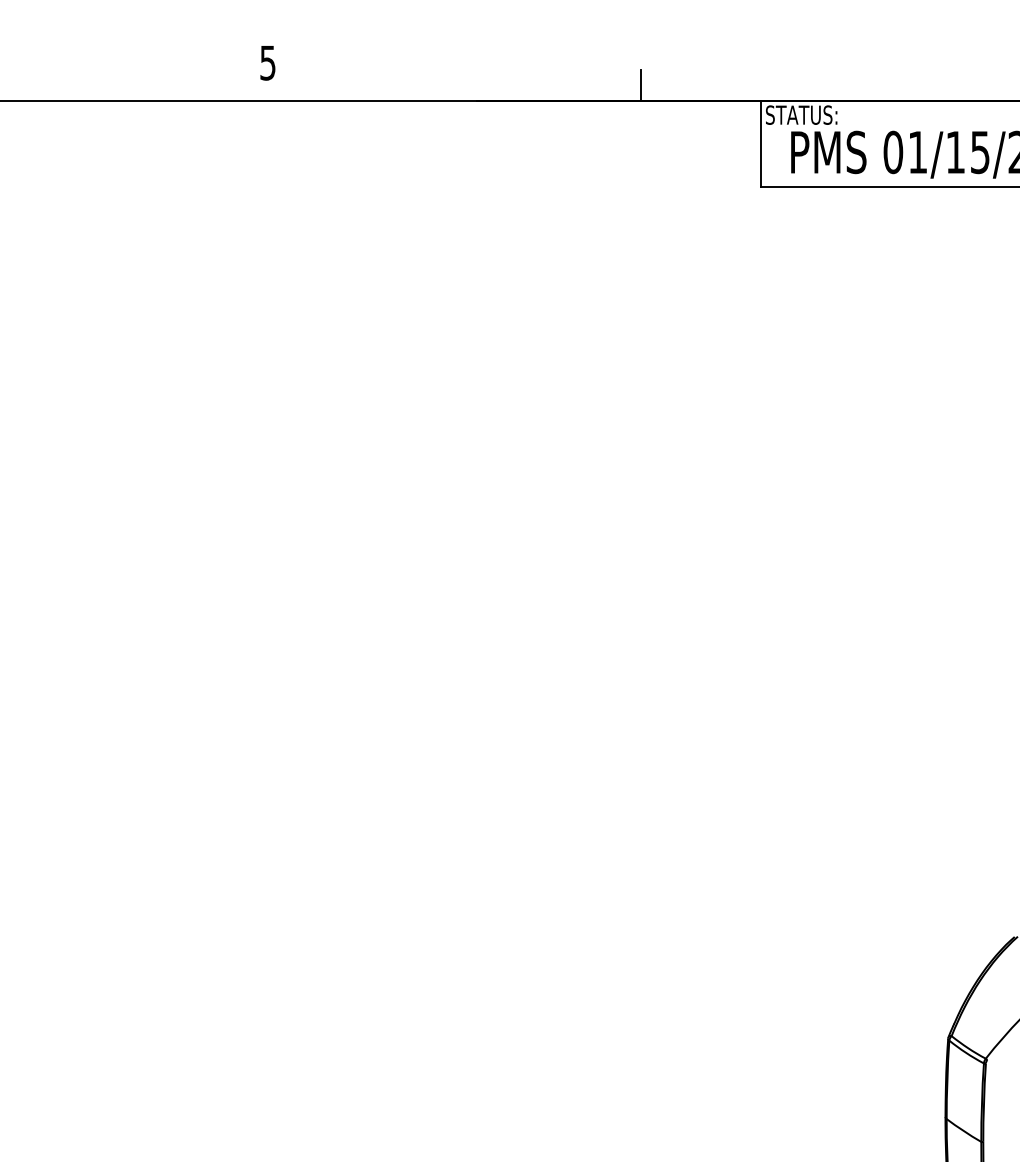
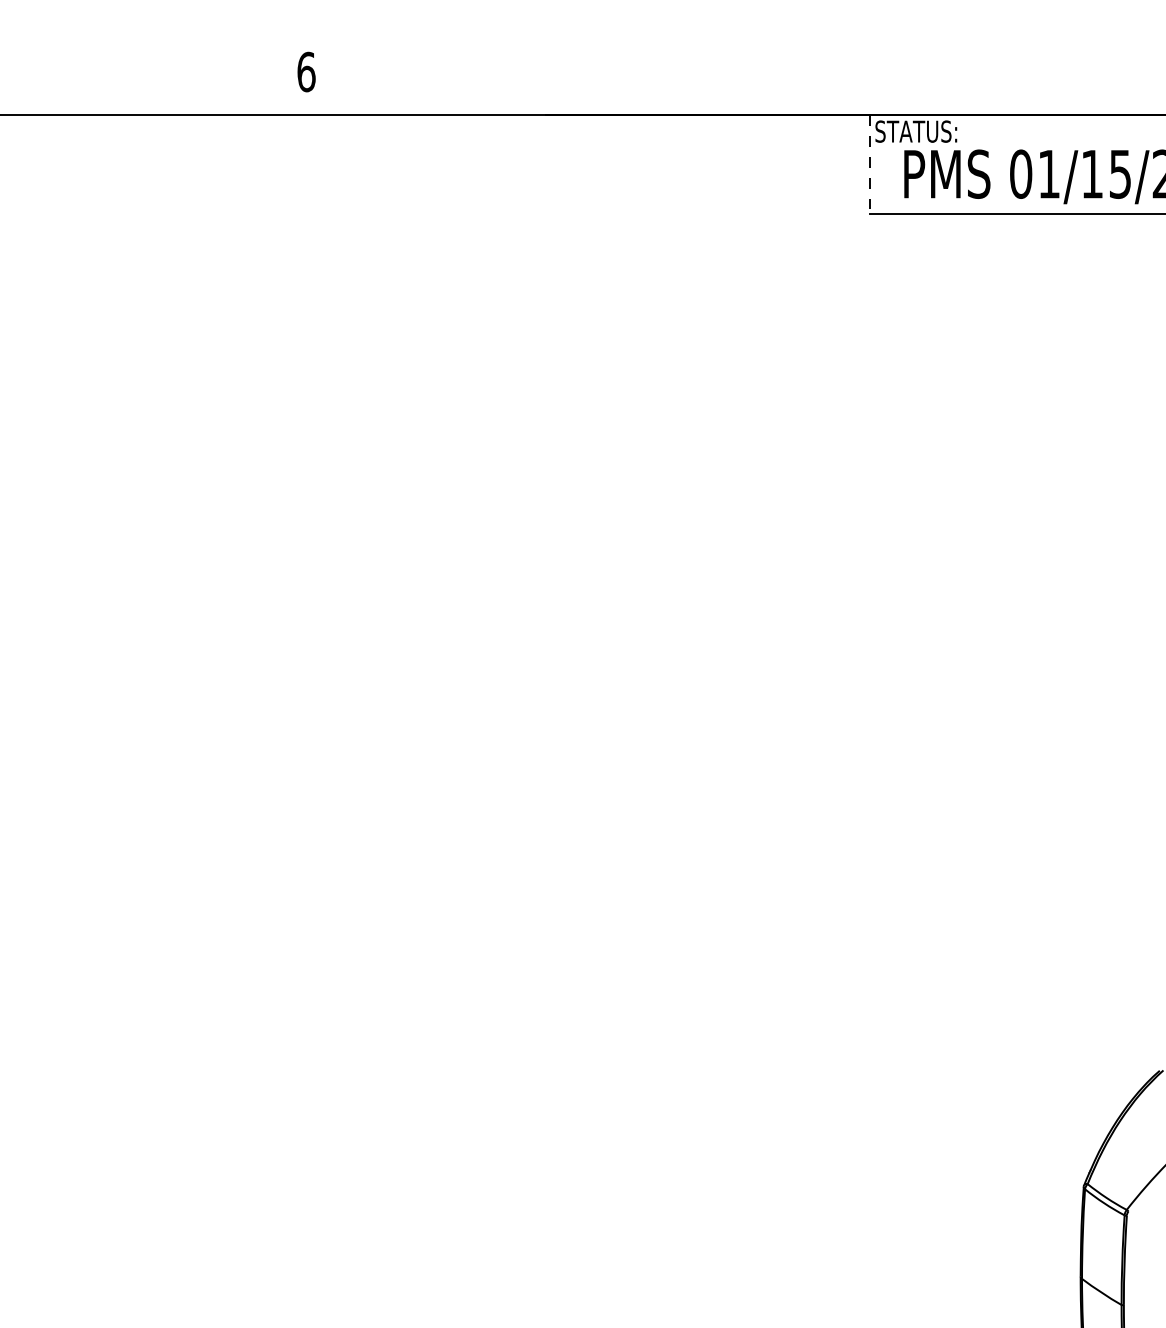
text: (268, 62) -> (307, 71), 5 -> 6
line: (640, 85) -> (732, 97), removed
line: (761, 144) -> (870, 165), solid -> dashed

